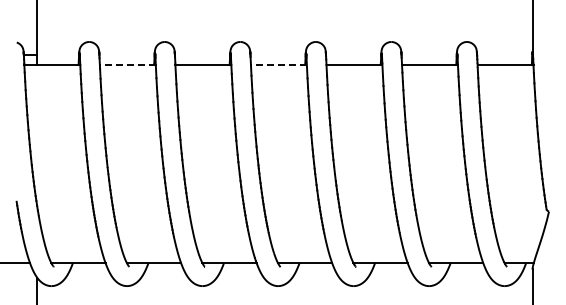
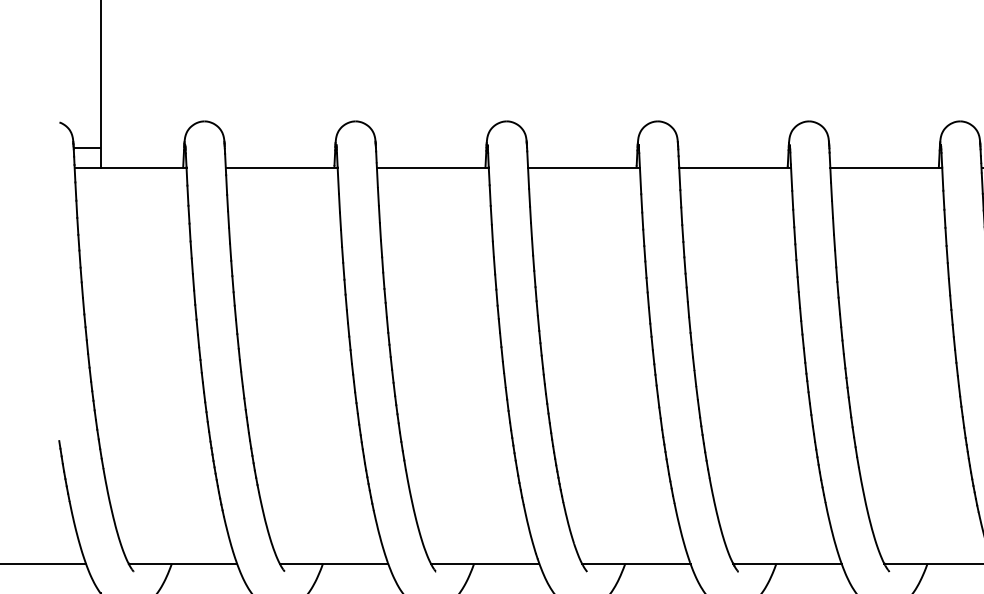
line: (127, 65) -> (281, 168), dashed -> solid
line: (278, 65) -> (583, 168), dashed -> solid

